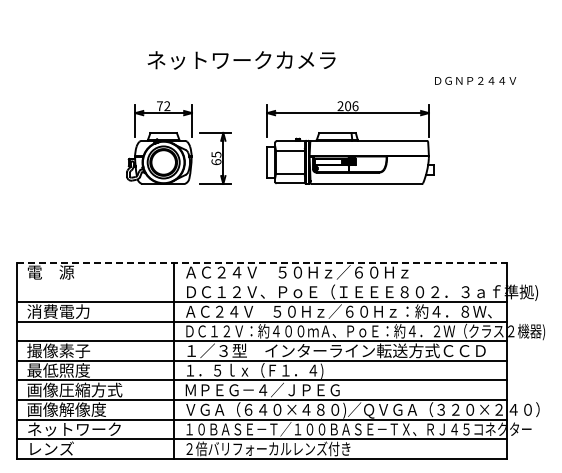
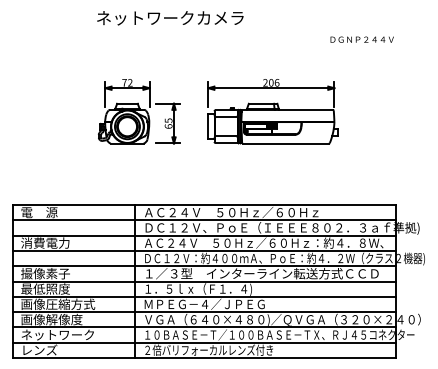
text: (241, 60) -> (170, 18), moved
text: (475, 80) -> (362, 39), moved
line: (262, 262) -> (204, 204), dashed -> solid
line: (261, 282) -> (203, 220), added

